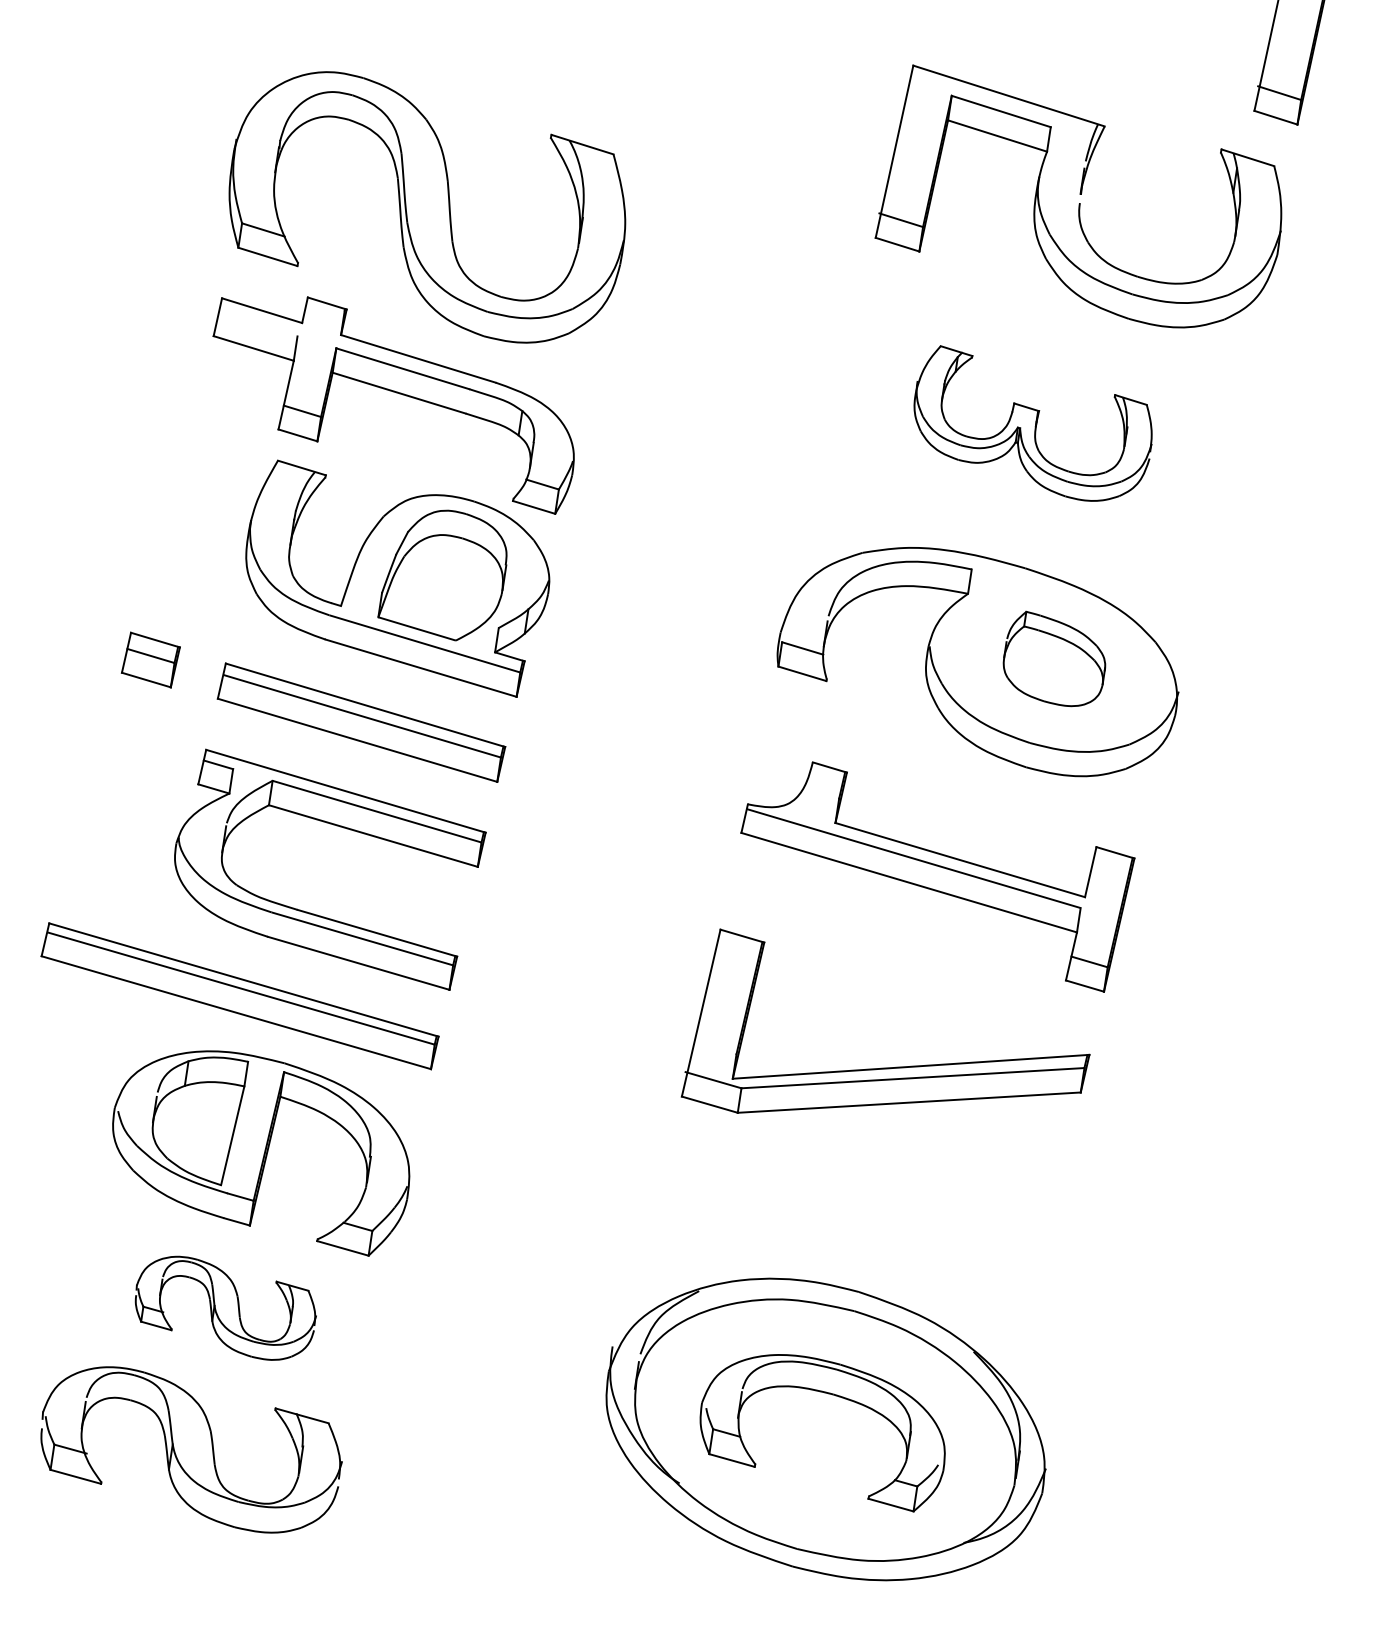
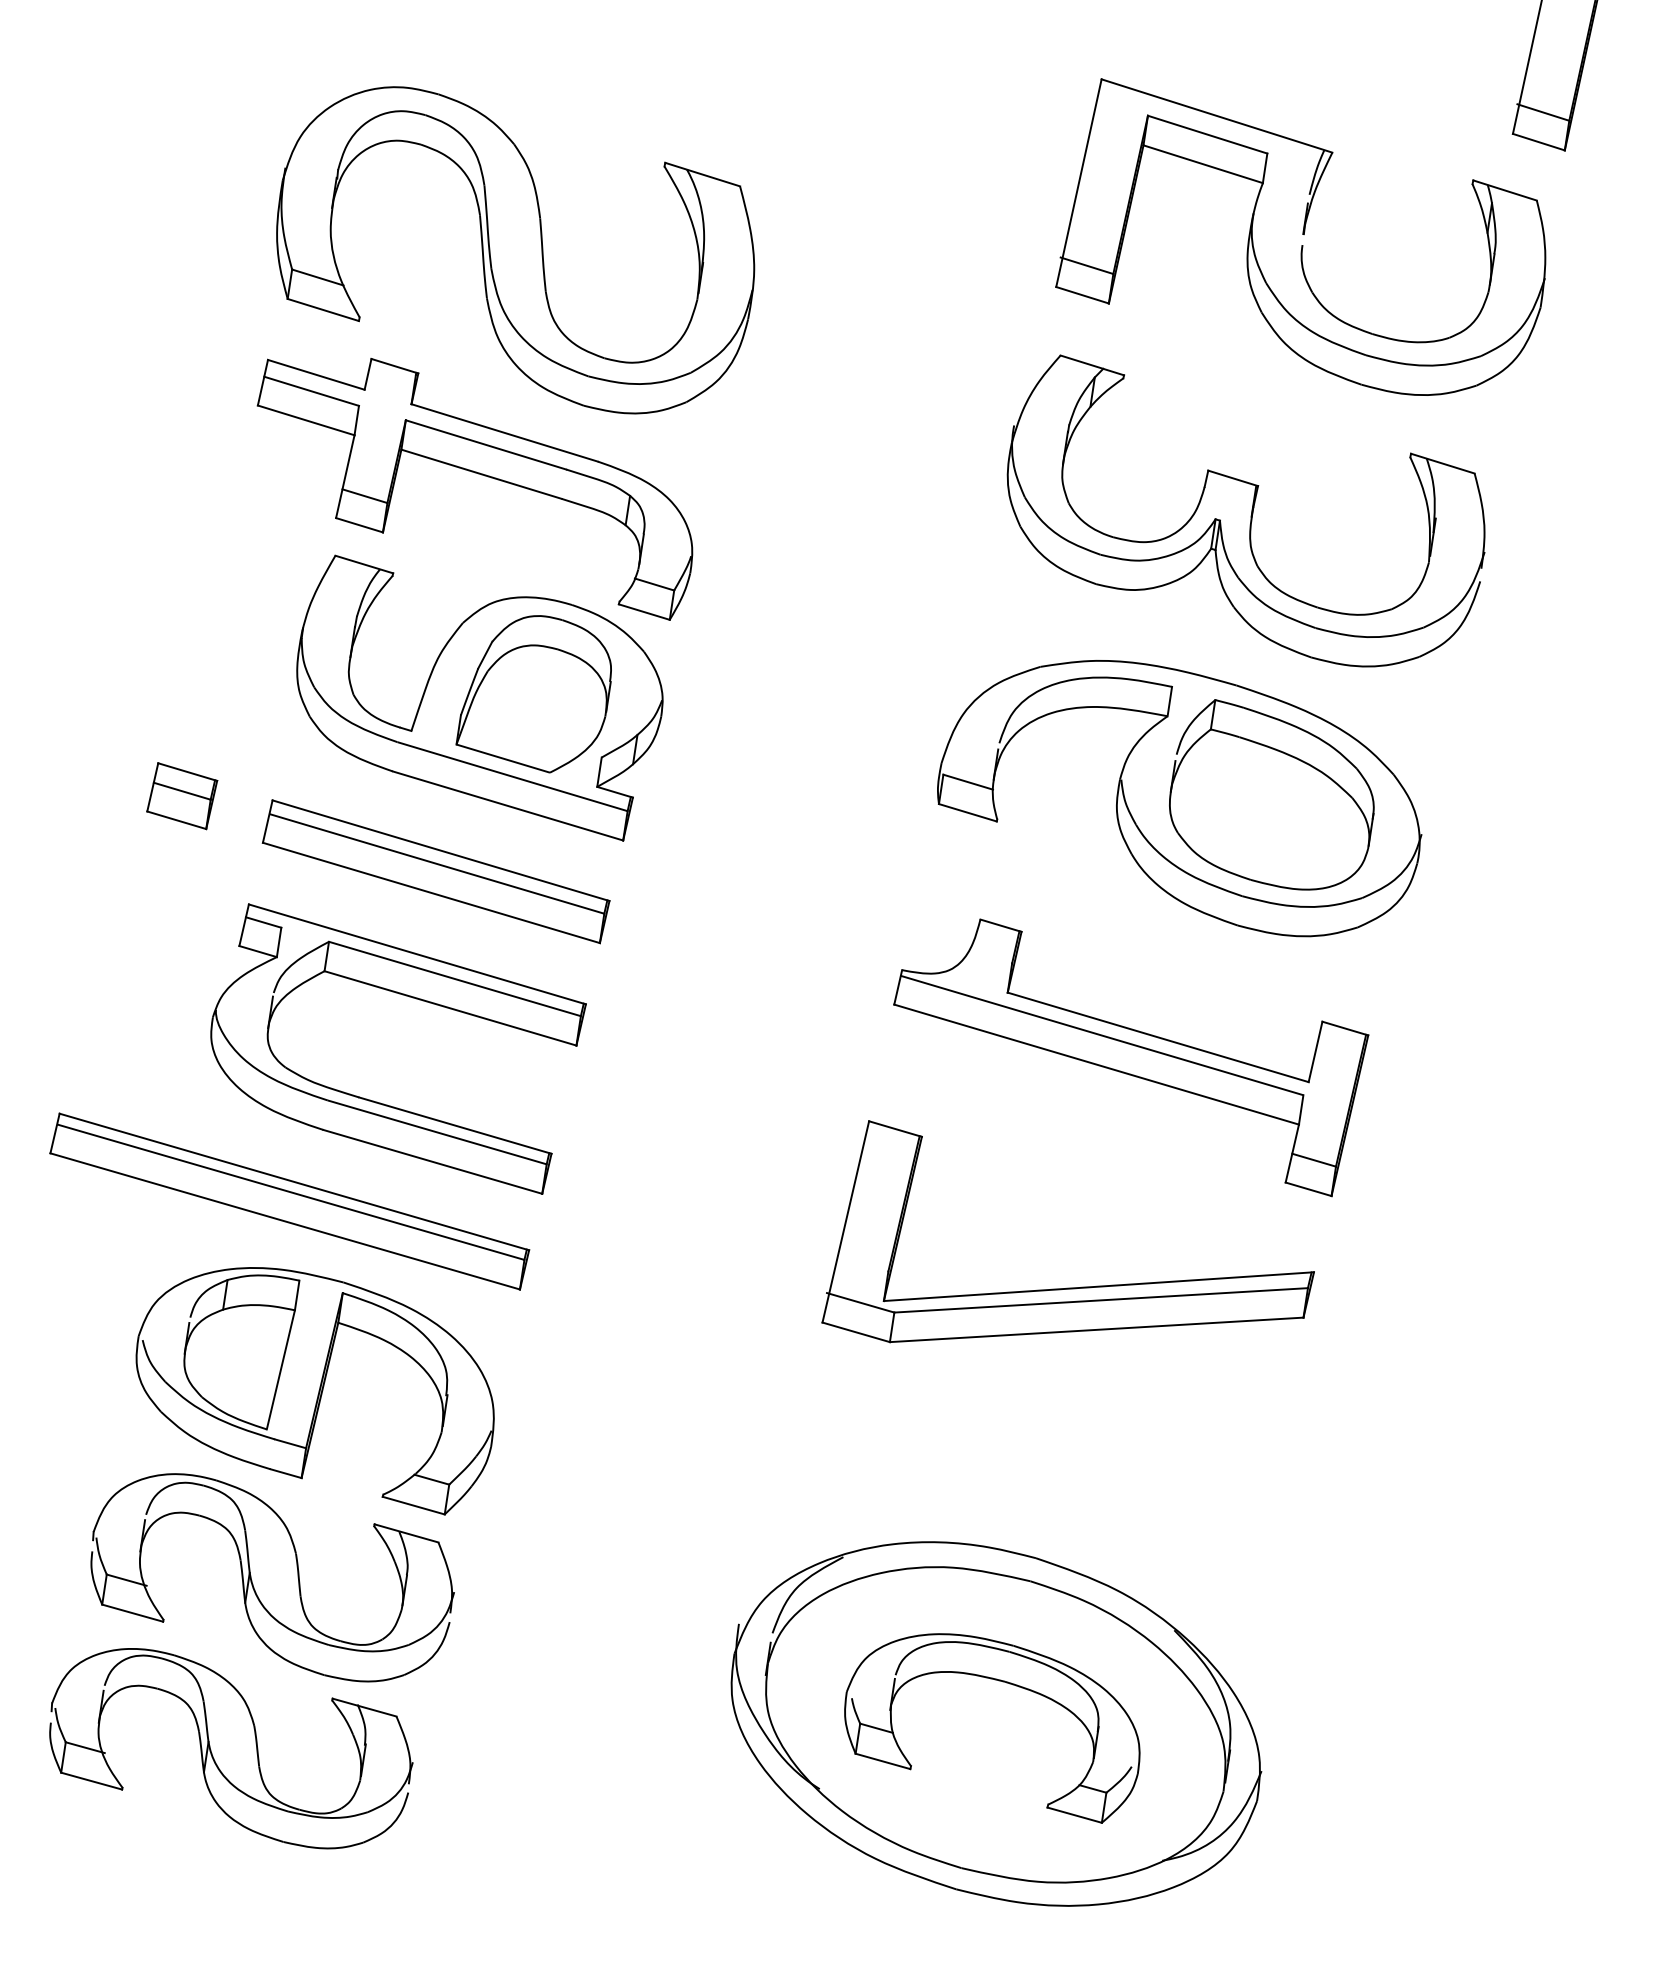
line: (257, 324) -> (310, 391), added
part: (1032, 423) -> (1245, 510), size x1.67
part: (1054, 658) -> (1271, 794), size x1.67
part: (225, 1308) -> (272, 1578), size x1.67

